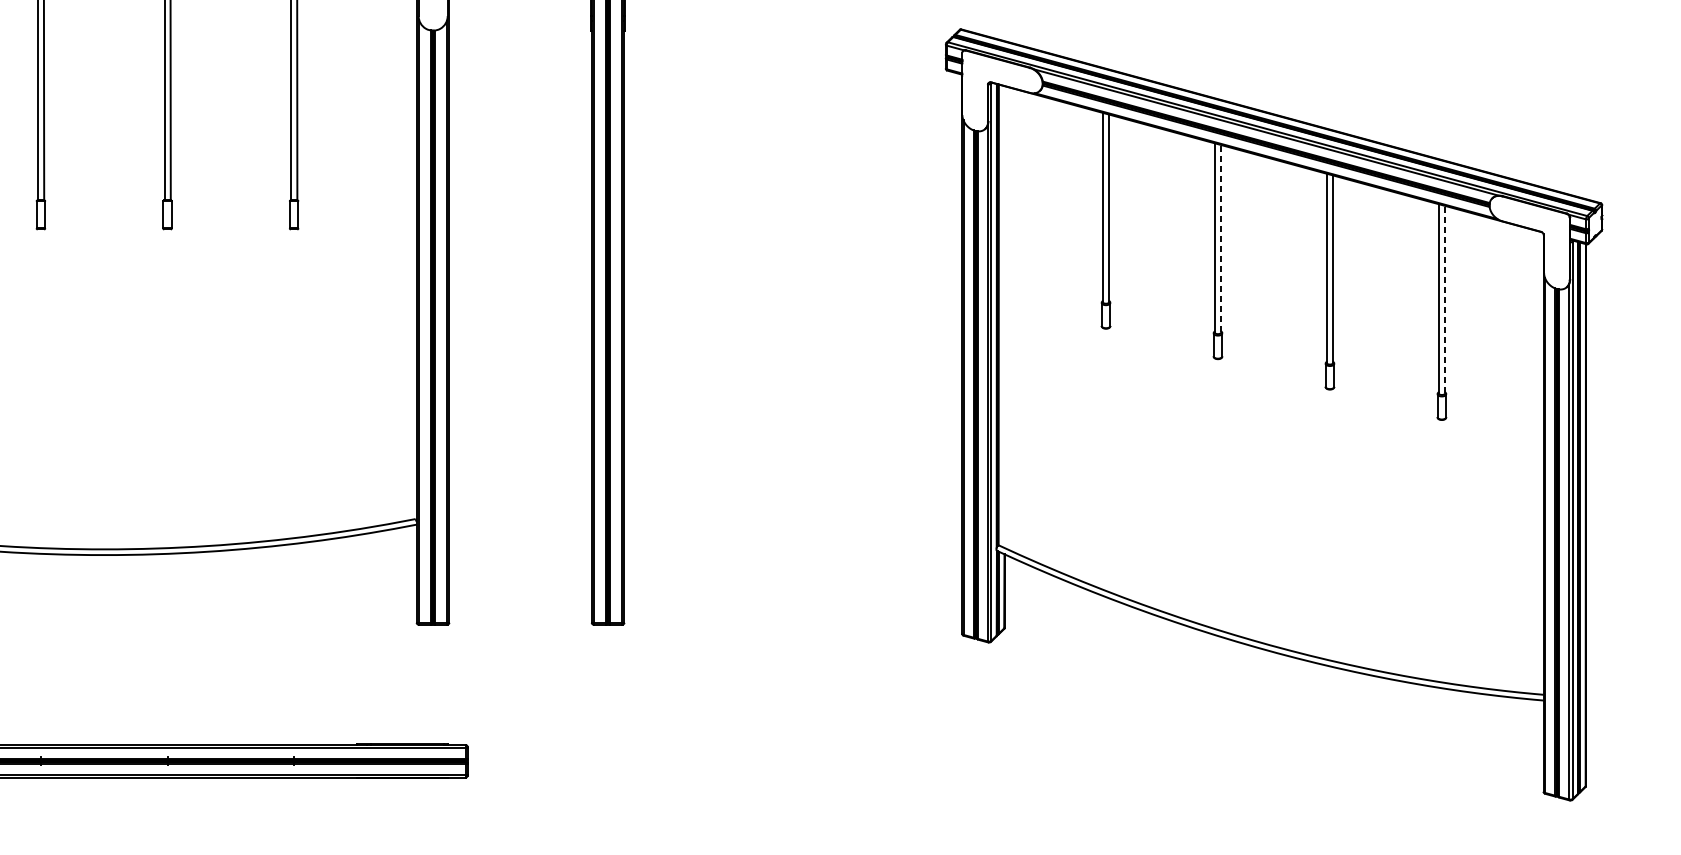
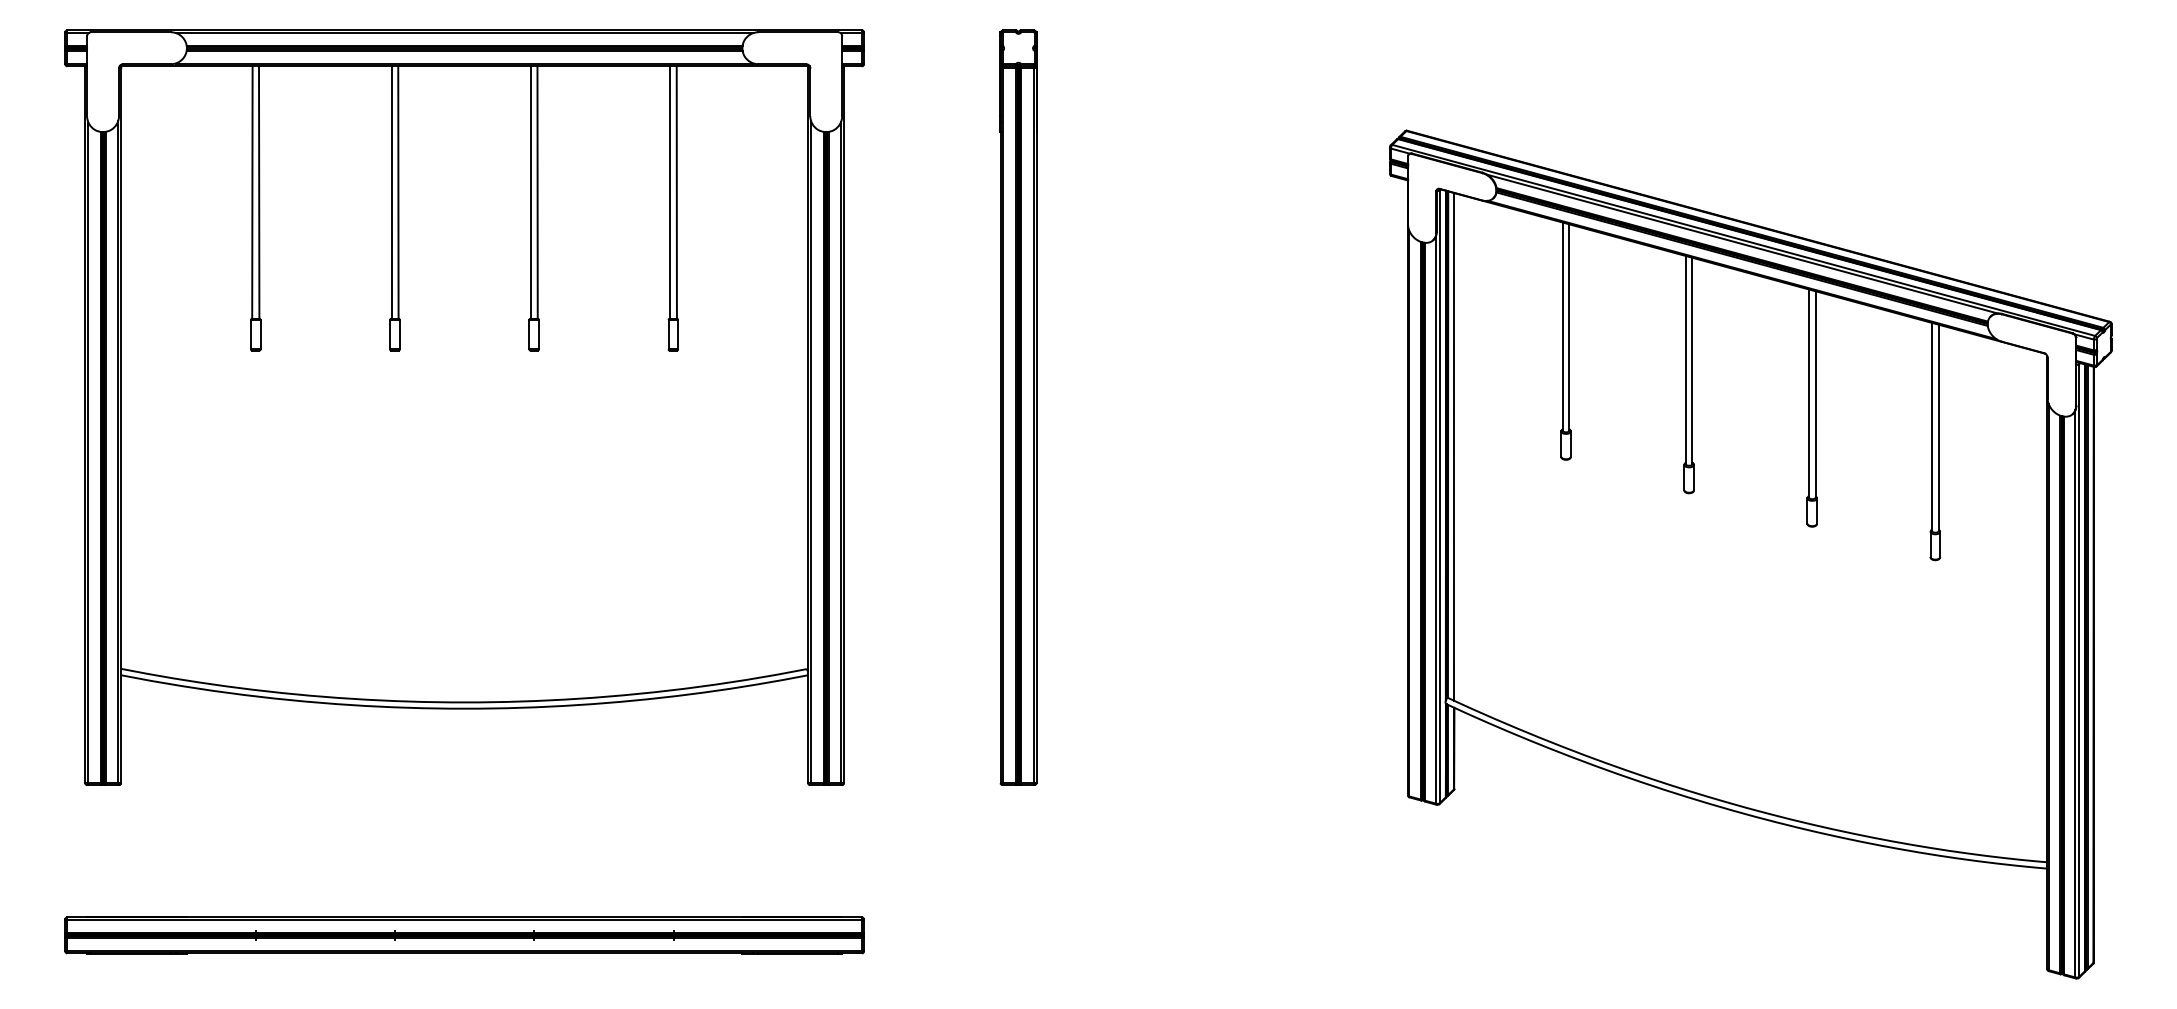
line: (1221, 238) -> (1692, 360), dashed -> solid
line: (1444, 299) -> (1938, 427), dashed -> solid
line: (1004, 316) -> (1454, 446), added

